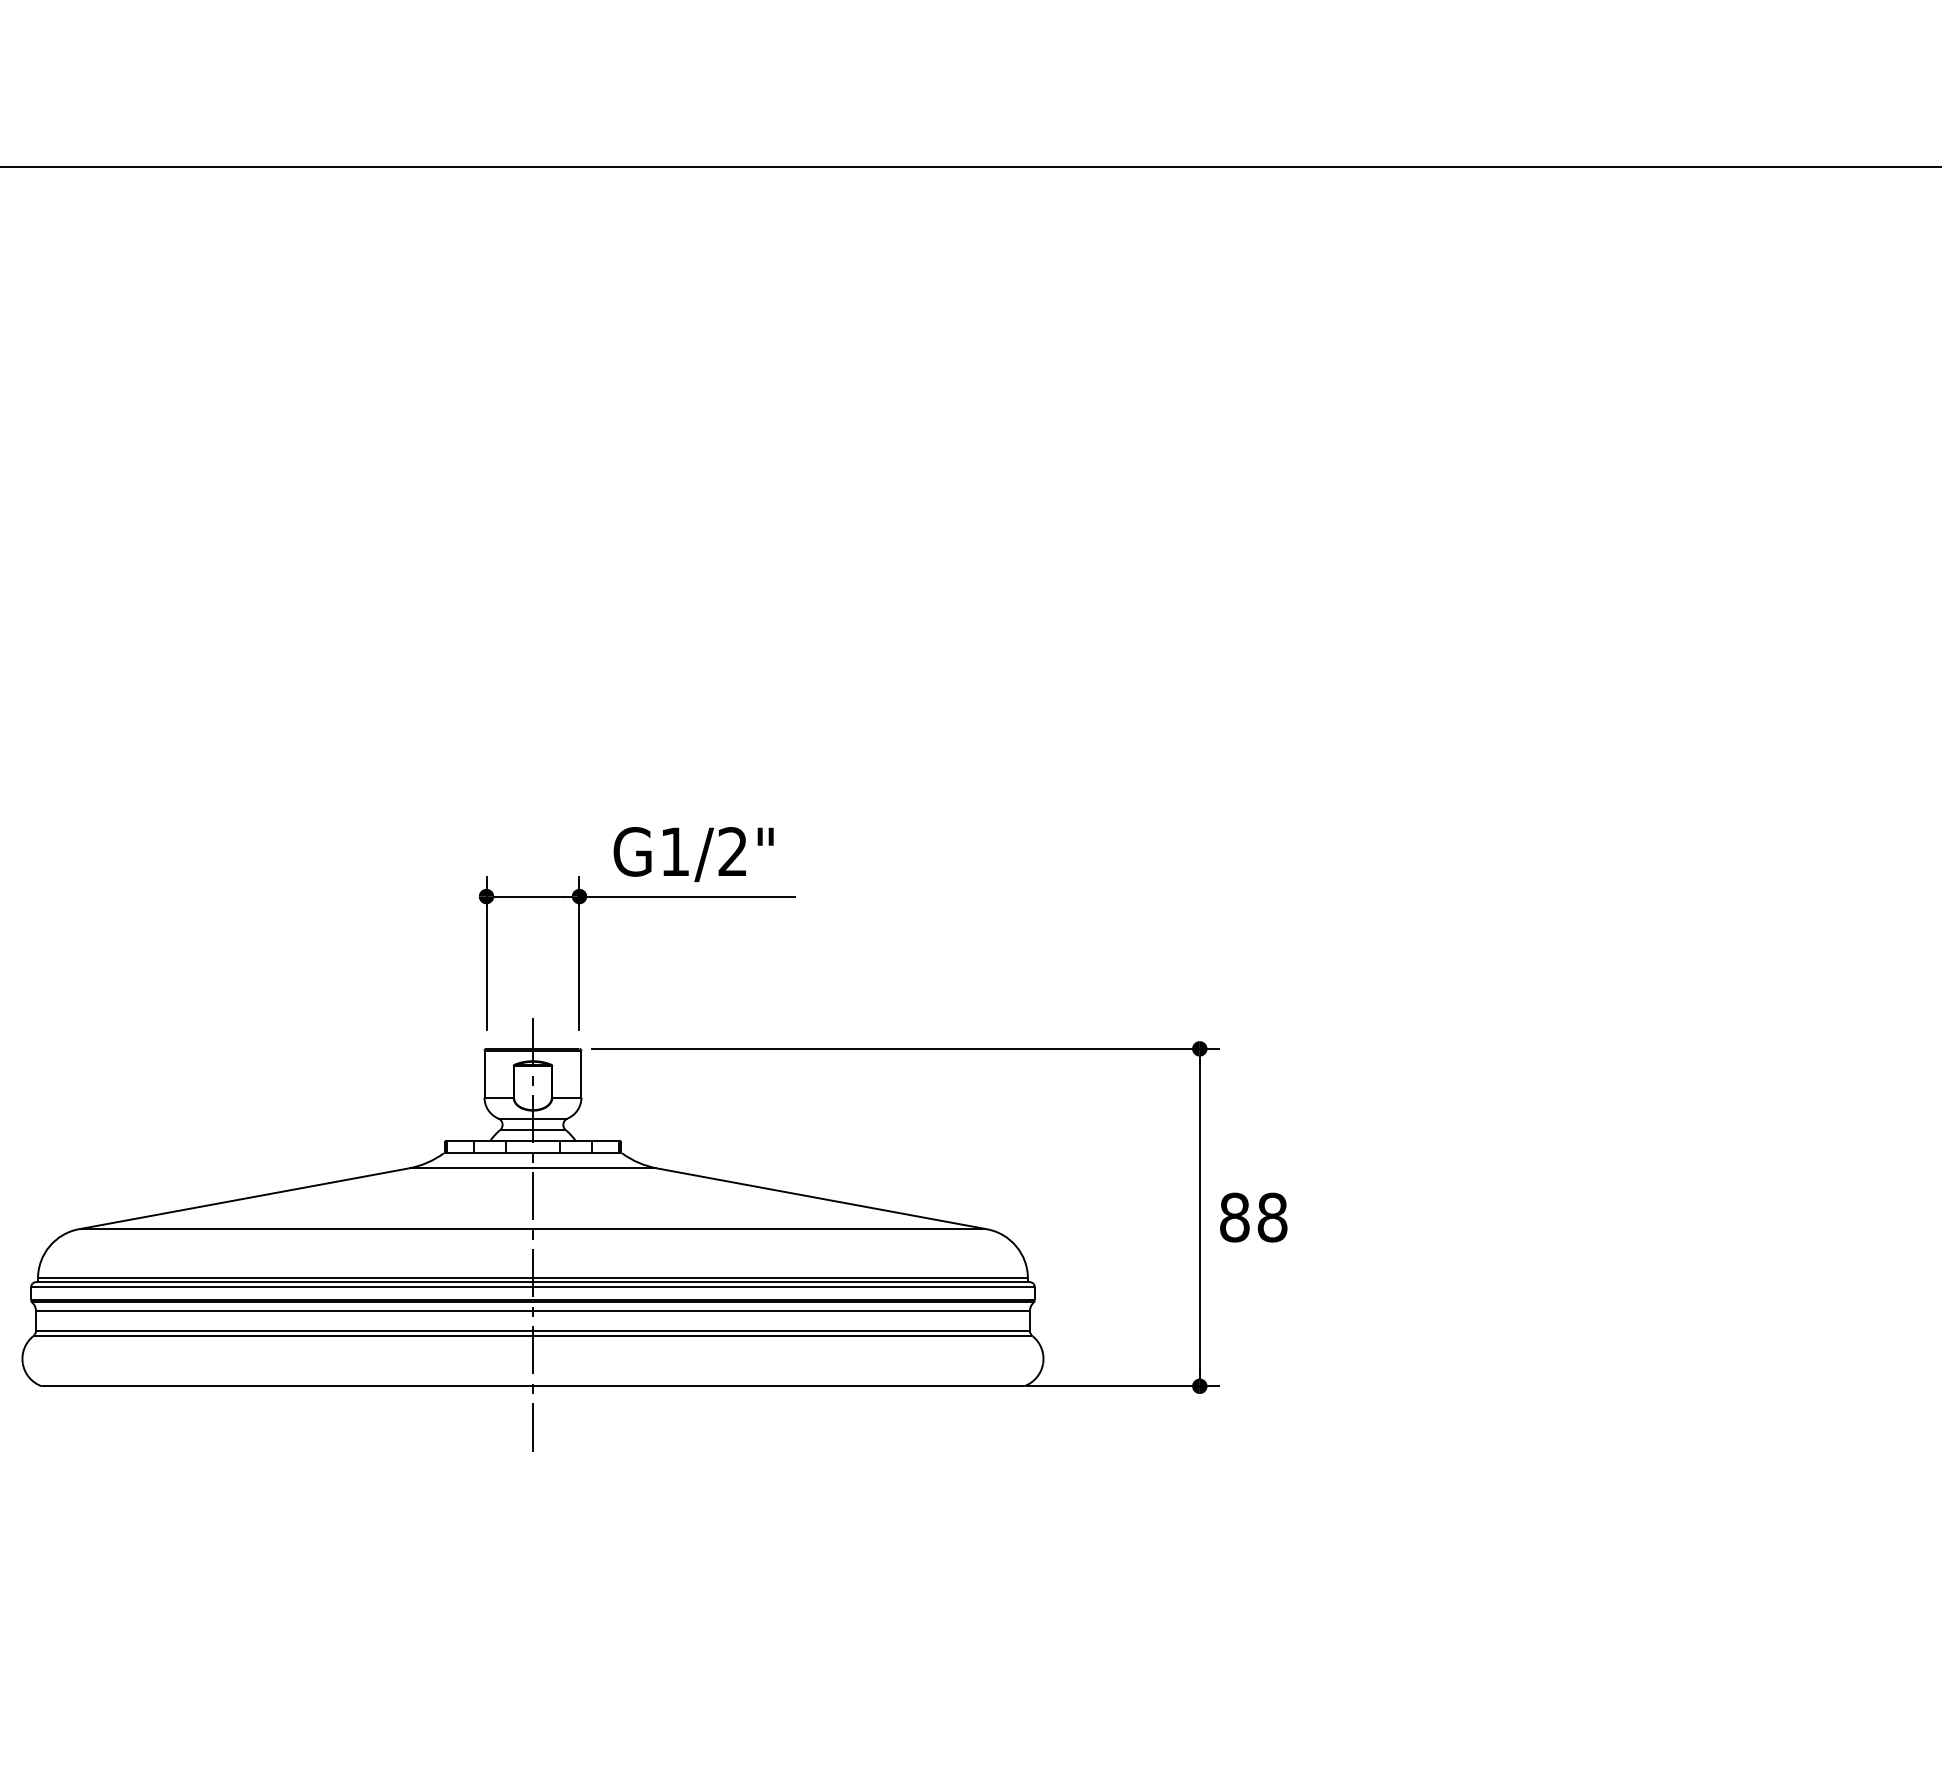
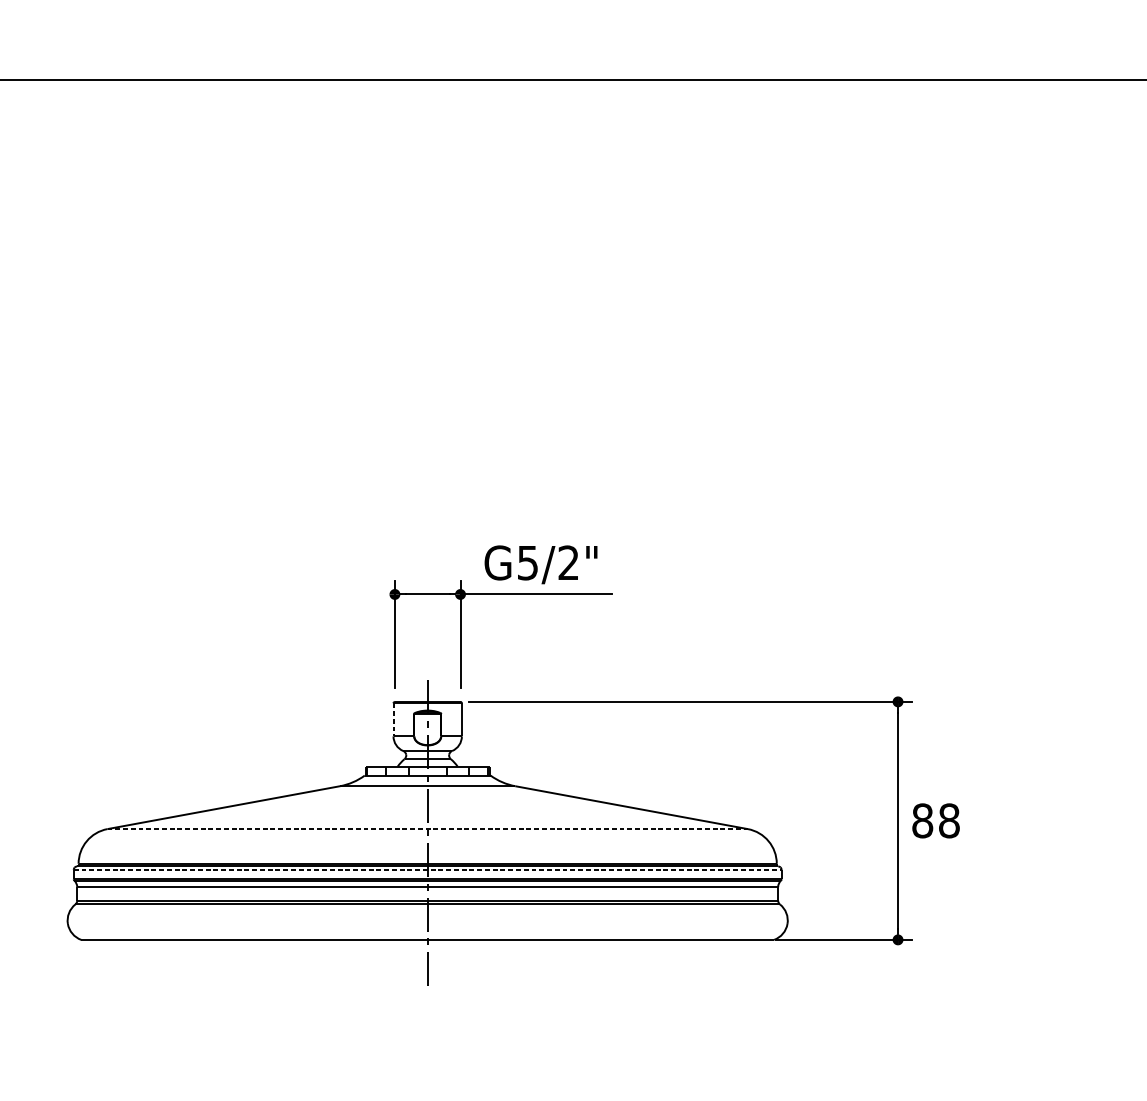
text: (674, 851) -> (527, 562), G1/2" -> G5/2"
line: (484, 1074) -> (393, 719), solid -> dashed
line: (533, 1229) -> (428, 829), solid -> dashed
line: (532, 1287) -> (427, 870), solid -> dashed

